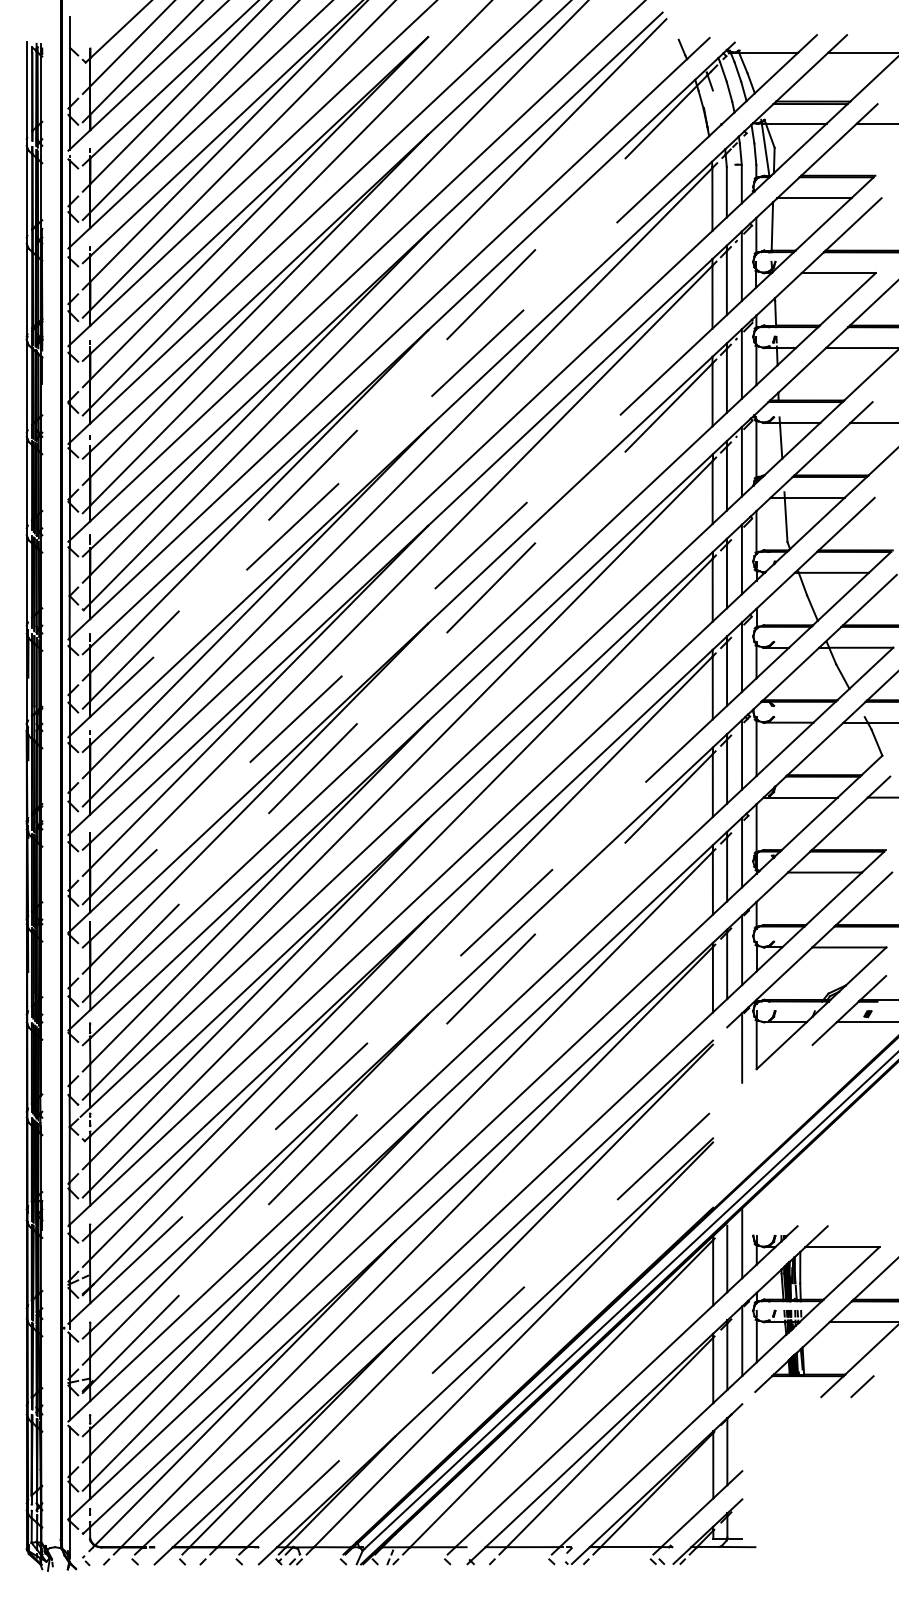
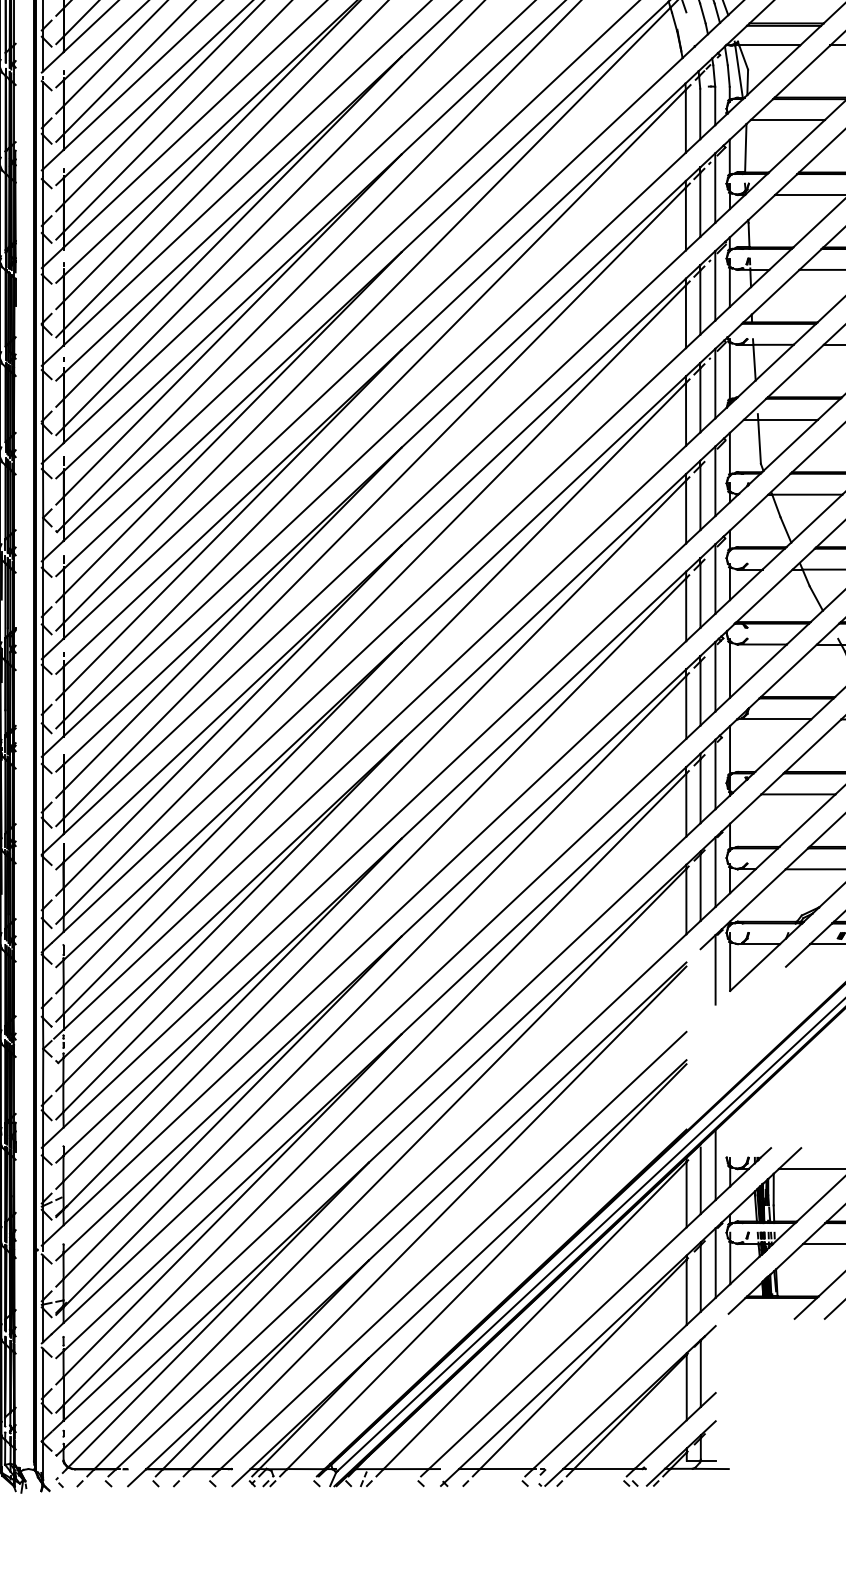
line: (394, 393) -> (367, 315), dashed -> solid
line: (399, 426) -> (372, 348), dashed -> solid
line: (401, 620) -> (374, 542), dashed -> solid
line: (401, 678) -> (374, 600), dashed -> solid
line: (401, 1011) -> (374, 933), dashed -> solid
line: (401, 1069) -> (374, 991), dashed -> solid
line: (480, 1328) -> (453, 1250), dashed -> solid

